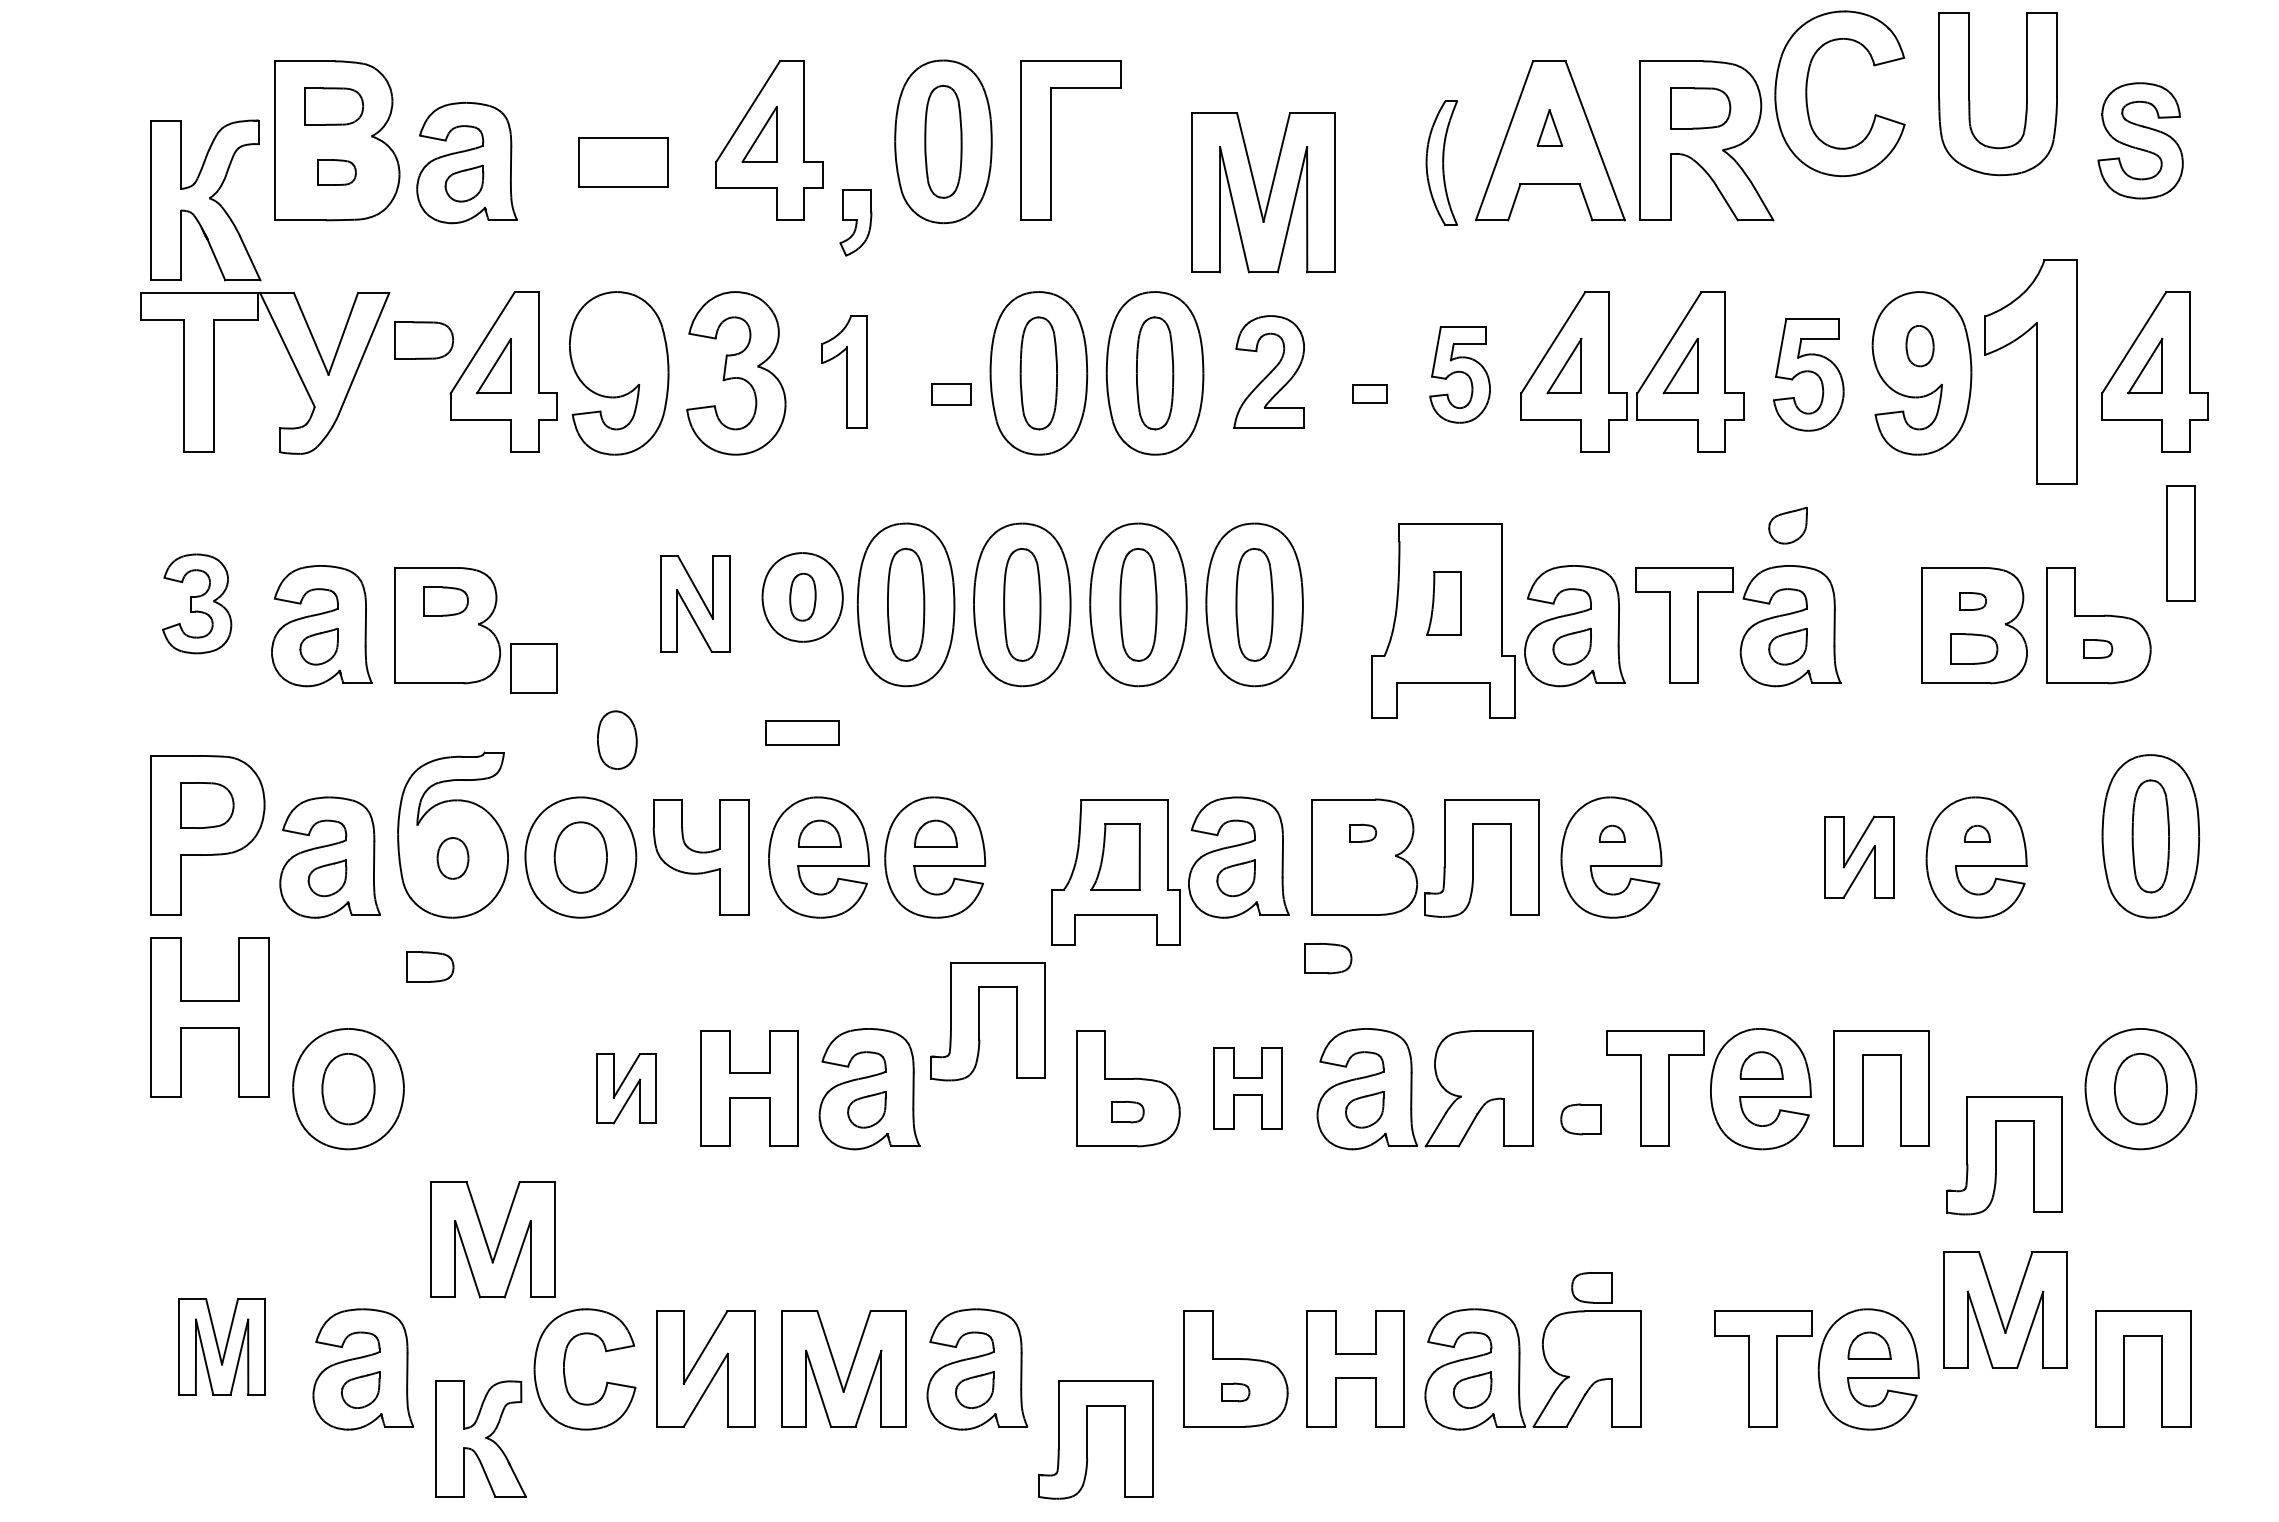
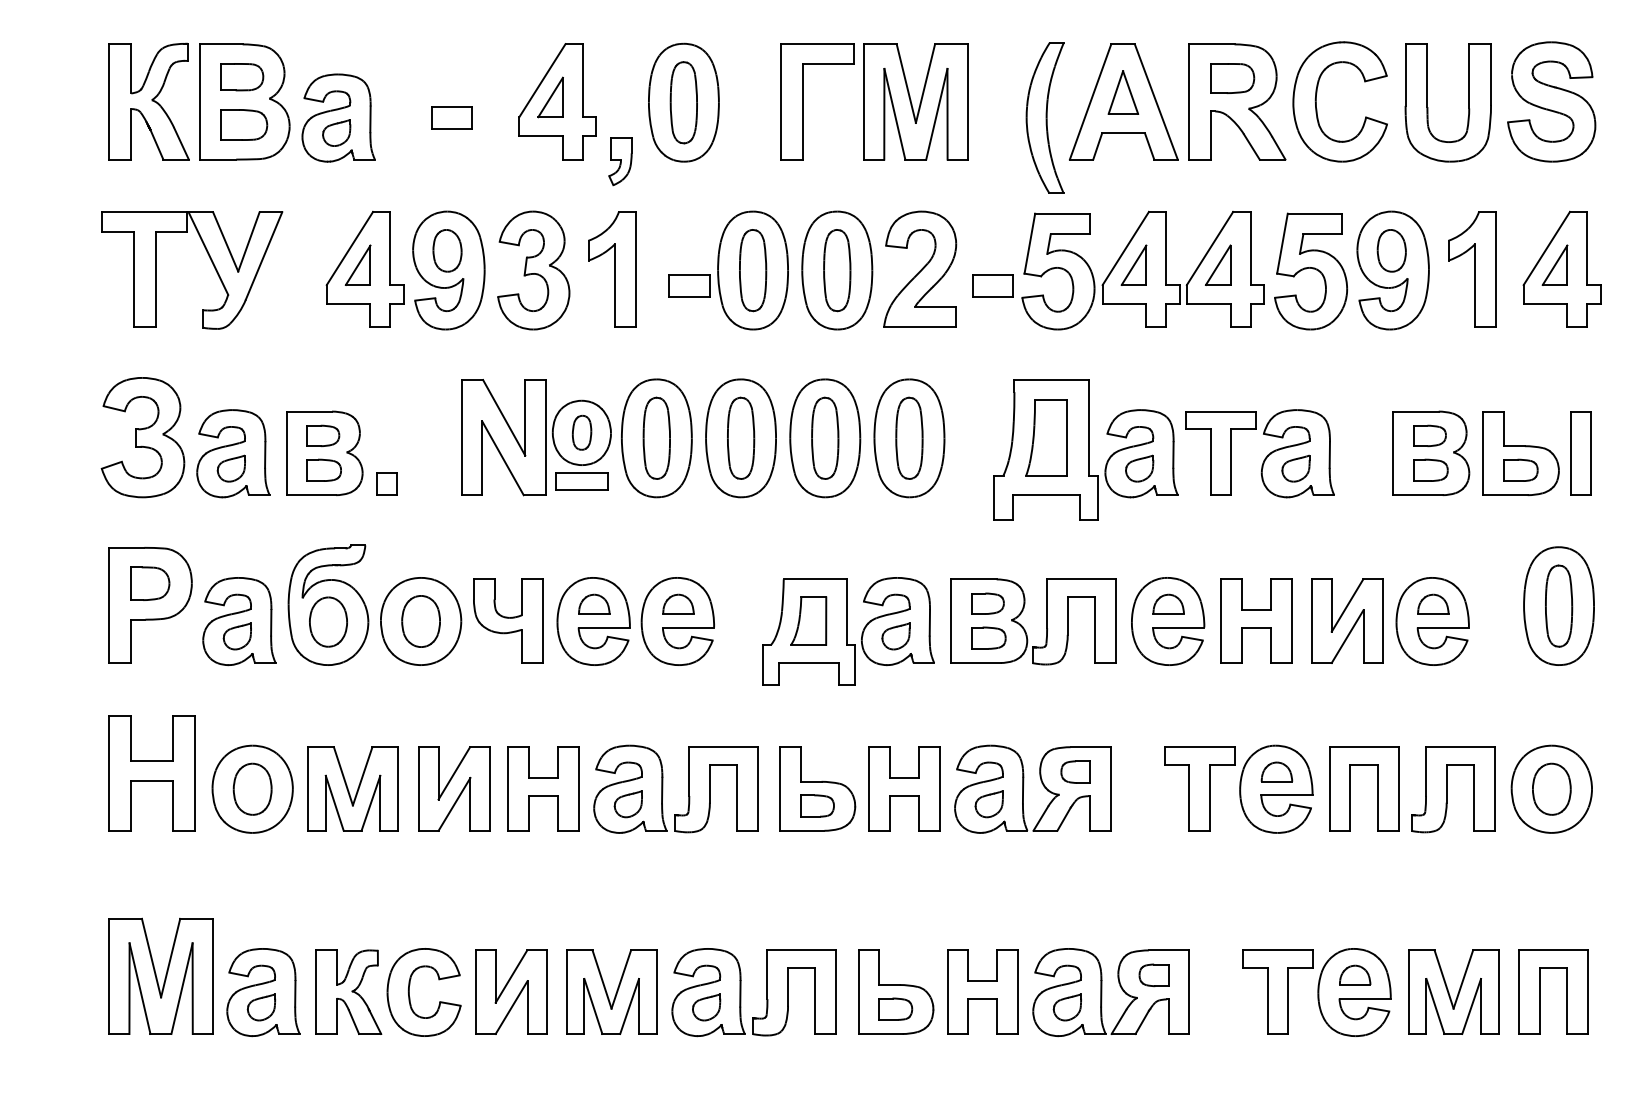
part: (1807, 93) -> (1316, 101), moved
part: (1970, 100) -> (1428, 107), moved
part: (1549, 127) -> (1123, 92), size x1.67
part: (1051, 140) -> (803, 101), moved
part: (2140, 140) -> (1551, 101), size x1.43
part: (623, 162) -> (452, 117), size x0.62
part: (1441, 162) -> (1044, 117), size x1.67
part: (336, 172) -> (243, 124), size x1.67
part: (1263, 192) -> (915, 101), moved
part: (205, 200) -> (149, 101), moved
part: (424, 340) -> (307, 246), removed
part: (1919, 345) -> (1391, 250), size x1.43
part: (844, 371) -> (612, 269), size x1.43
part: (1268, 371) -> (919, 269), size x1.43
part: (2030, 371) -> (1471, 269), size x0.71
part: (1459, 374) -> (1057, 271), size x1.67
part: (1808, 374) -> (1310, 271), size x1.43
part: (950, 393) -> (689, 285), size x1.43
part: (1369, 393) -> (992, 285), size x1.67
part: (1787, 525) -> (1295, 380), removed
part: (2180, 543) -> (1580, 453), moved
part: (1972, 601) -> (1429, 435), size x1.67
part: (196, 603) -> (142, 437), size x1.67
part: (695, 603) -> (504, 437), size x1.67
part: (1443, 603) -> (1046, 437), size x1.67
part: (2098, 648) -> (1521, 469), size x1.67
part: (533, 667) -> (386, 483), size x0.62
part: (802, 732) -> (581, 480), moved
part: (617, 739) -> (447, 250), moved
part: (1362, 833) -> (987, 604), size x1.67
part: (1612, 833) -> (1168, 604), size x1.67
part: (1977, 833) -> (1433, 604), size x1.67
part: (1858, 856) -> (1347, 620), size x1.43
part: (1733, 857) -> (1256, 621), added
part: (452, 858) -> (328, 622), size x1.67
part: (1328, 958) -> (989, 638), moved
part: (430, 966) -> (324, 469), moved
part: (209, 1017) -> (151, 772), moved
part: (979, 1021) -> (710, 789), moved
part: (626, 1088) -> (454, 788), size x1.67
part: (1247, 1088) -> (904, 788), size x1.43
part: (1127, 1111) -> (817, 805), size x1.43
part: (1580, 1119) -> (1075, 772), moved
part: (1996, 1155) -> (1447, 789), moved
part: (492, 1239) -> (352, 788), moved
part: (1591, 1287) -> (1153, 975), moved
part: (1999, 1310) -> (1449, 992), moved
part: (221, 1346) -> (160, 975), size x1.67
part: (1235, 1392) -> (895, 1009), size x1.67
part: (480, 1438) -> (348, 991), moved
part: (1087, 1439) -> (788, 992), moved

